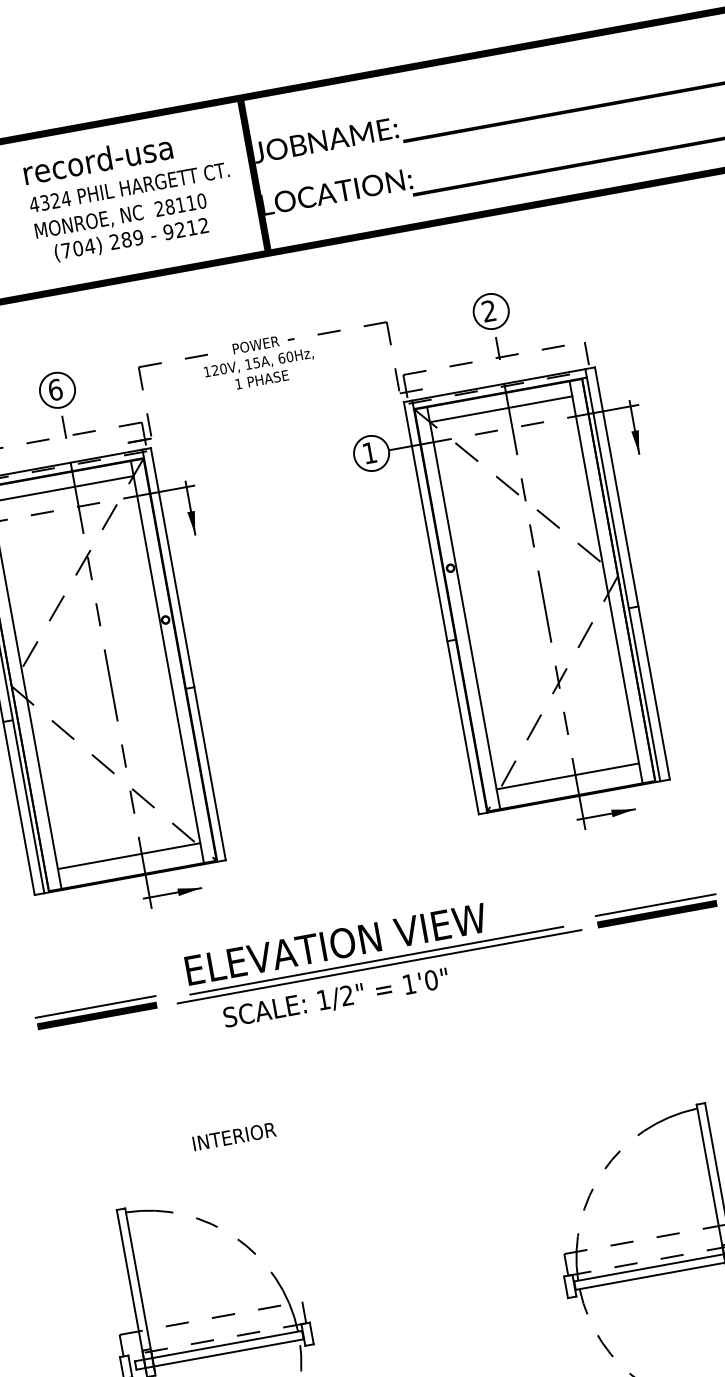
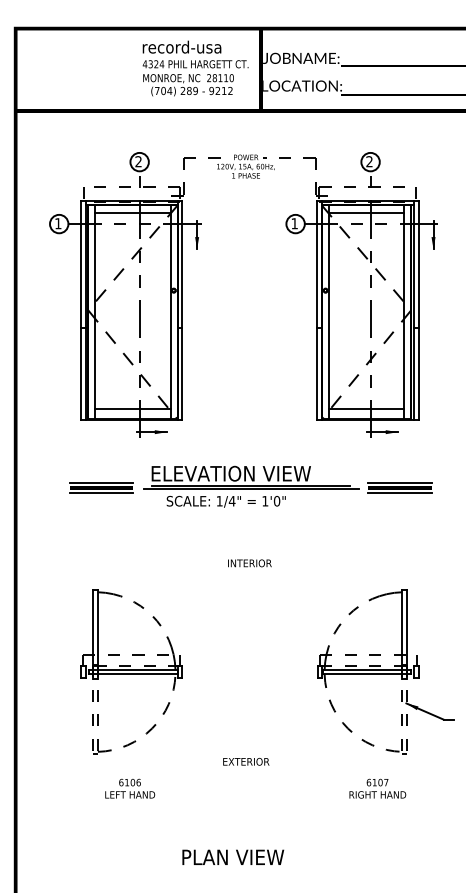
text: (55, 389) -> (138, 161), 6 -> 2
line: (658, 924) -> (399, 493), added
text: (345, 994) -> (231, 500), 1/2" -> 1/4"
line: (98, 1025) -> (101, 493), added
text: (233, 1137) -> (249, 563), moved

